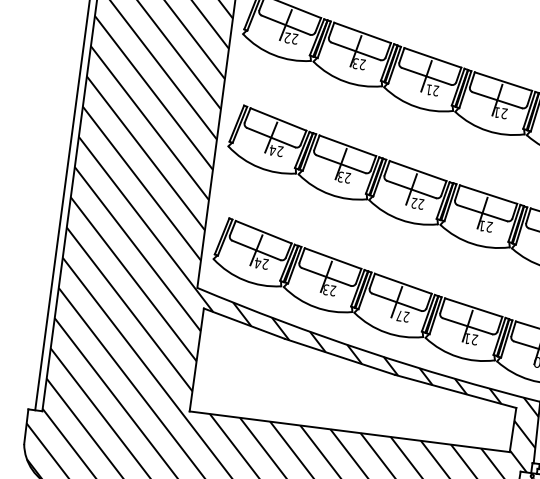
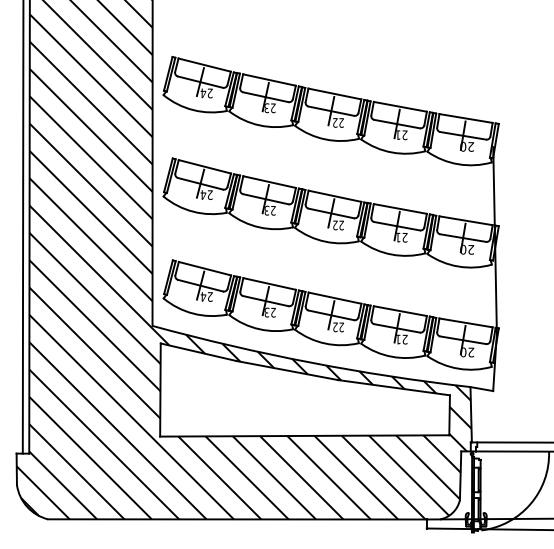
text: (287, 38) -> (203, 93), 22 -> 24
text: (429, 89) -> (335, 122), 21 -> 22
text: (399, 316) -> (335, 327), 27 -> 22

